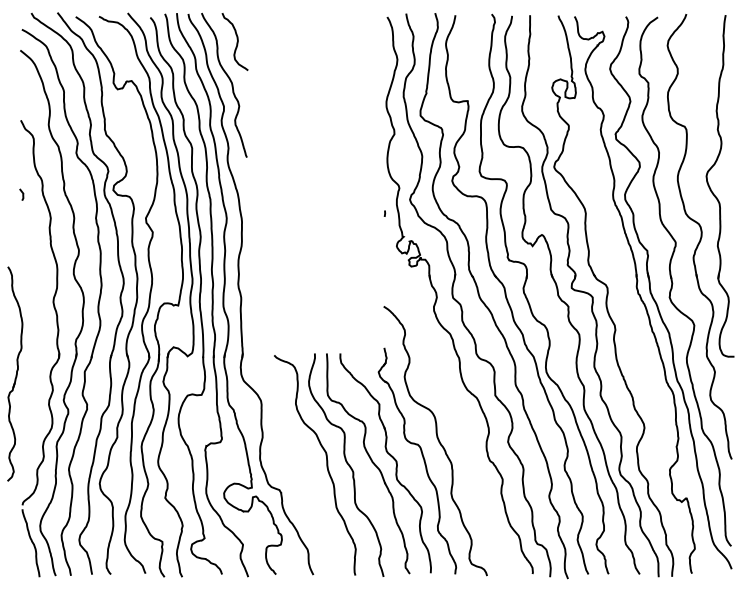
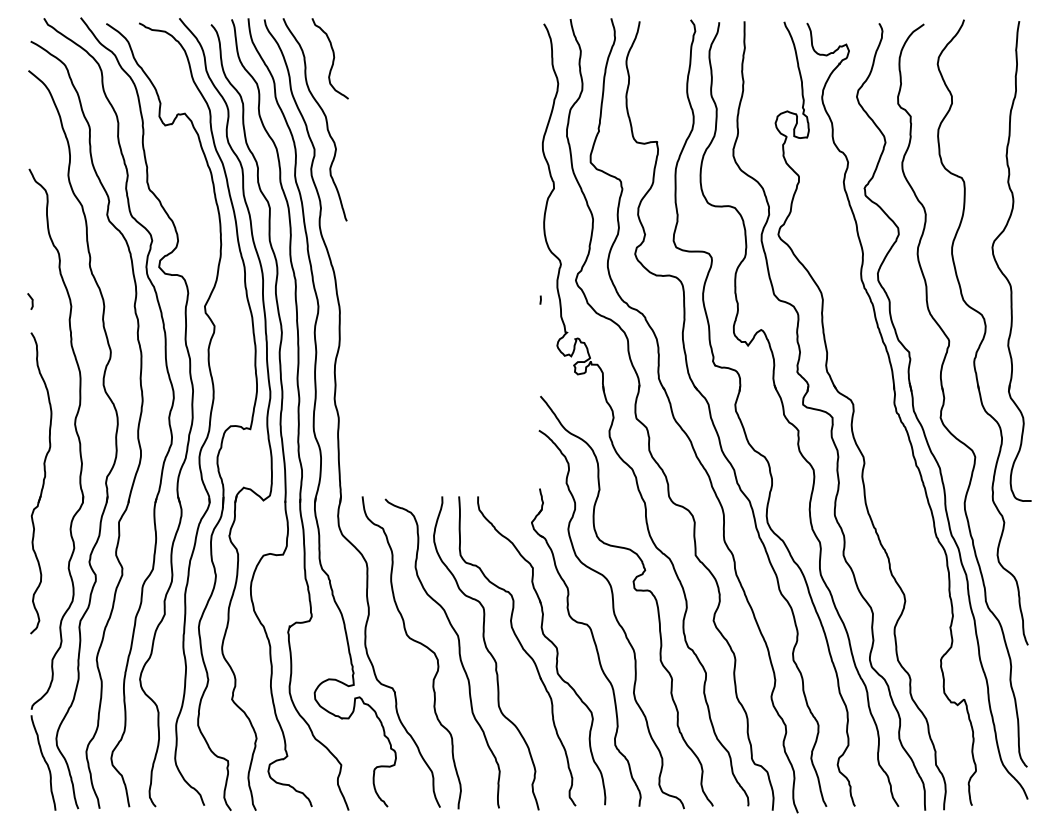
line: (22, 194) -> (31, 301), moved
part: (15, 374) -> (41, 483), moved
curve: (452, 420) -> (635, 590), added
curve: (295, 457) -> (415, 642), added

